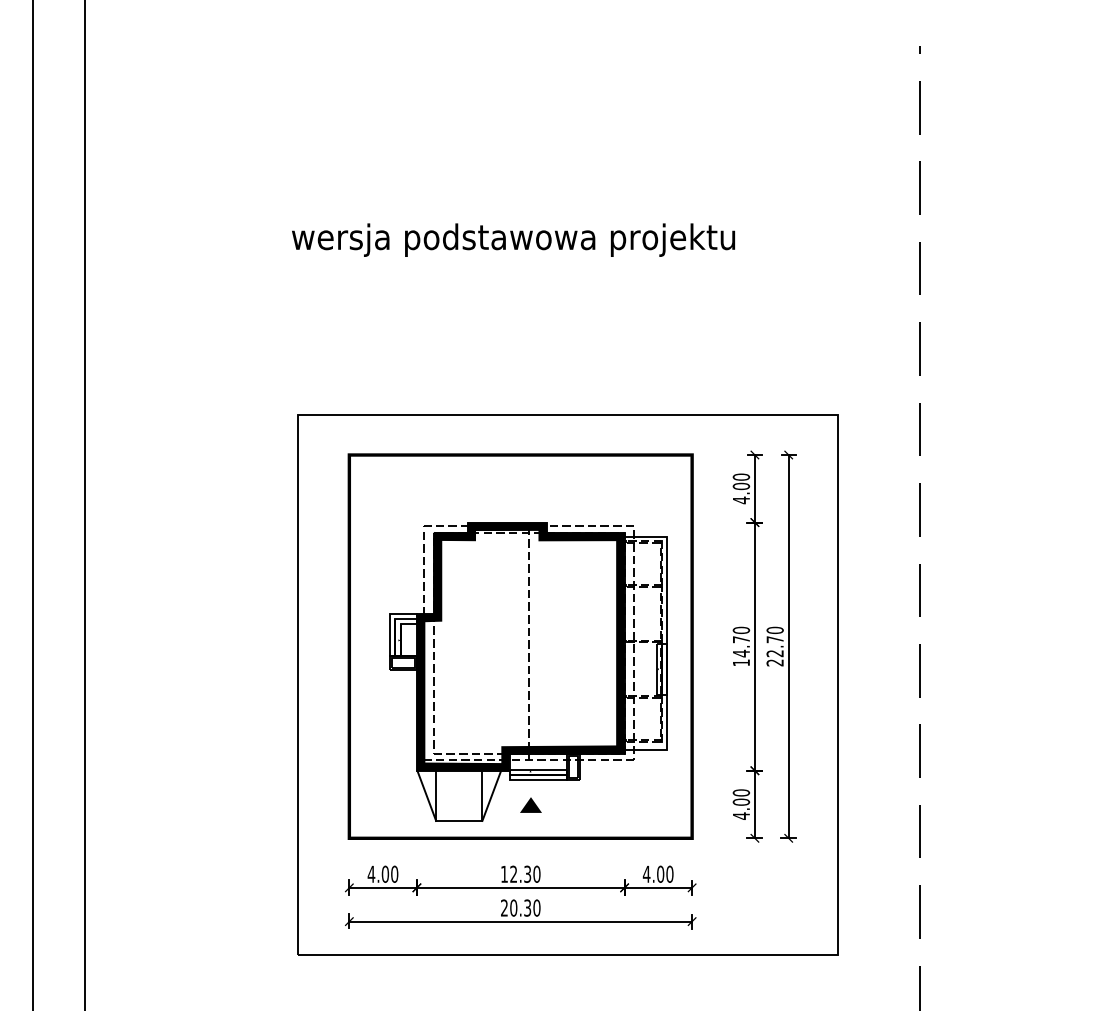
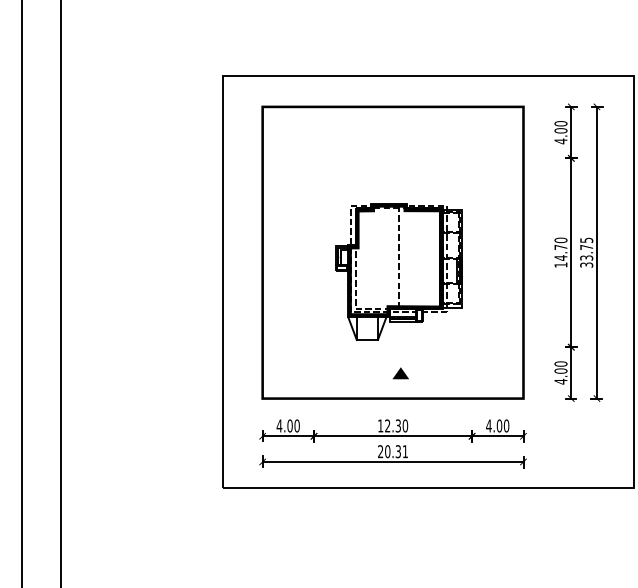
text: (774, 646) -> (586, 252), 22.70 -> 33.75
part: (528, 671) -> (398, 271), size x0.6
text: (536, 907) -> (405, 451), 20.30 -> 20.31

